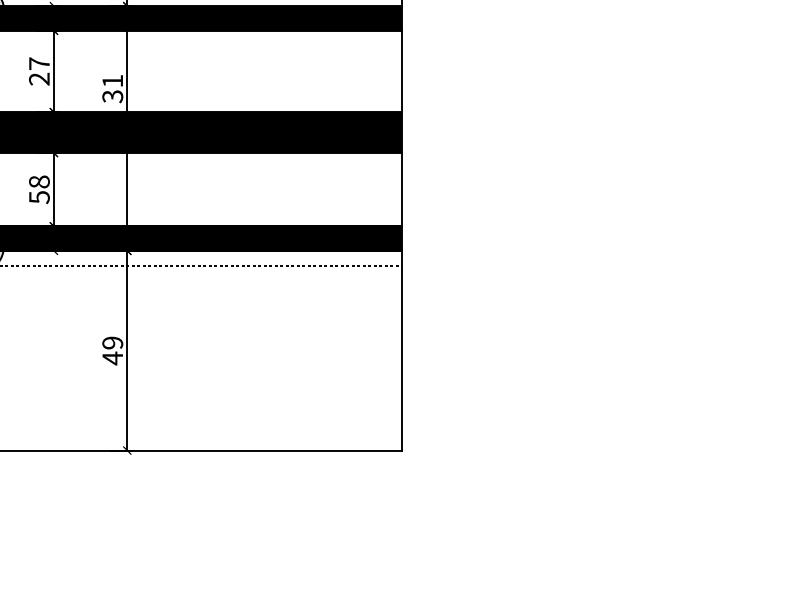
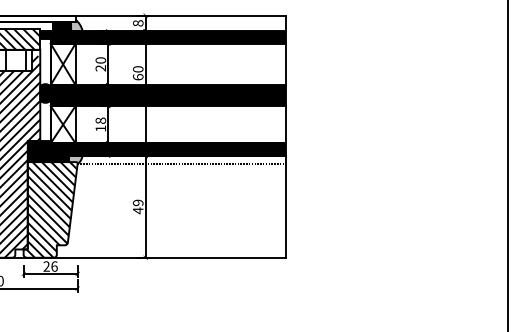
text: (38, 63) -> (100, 60), 27 -> 20
text: (111, 89) -> (137, 73), 31 -> 60
text: (38, 197) -> (100, 128), 58 -> 18

